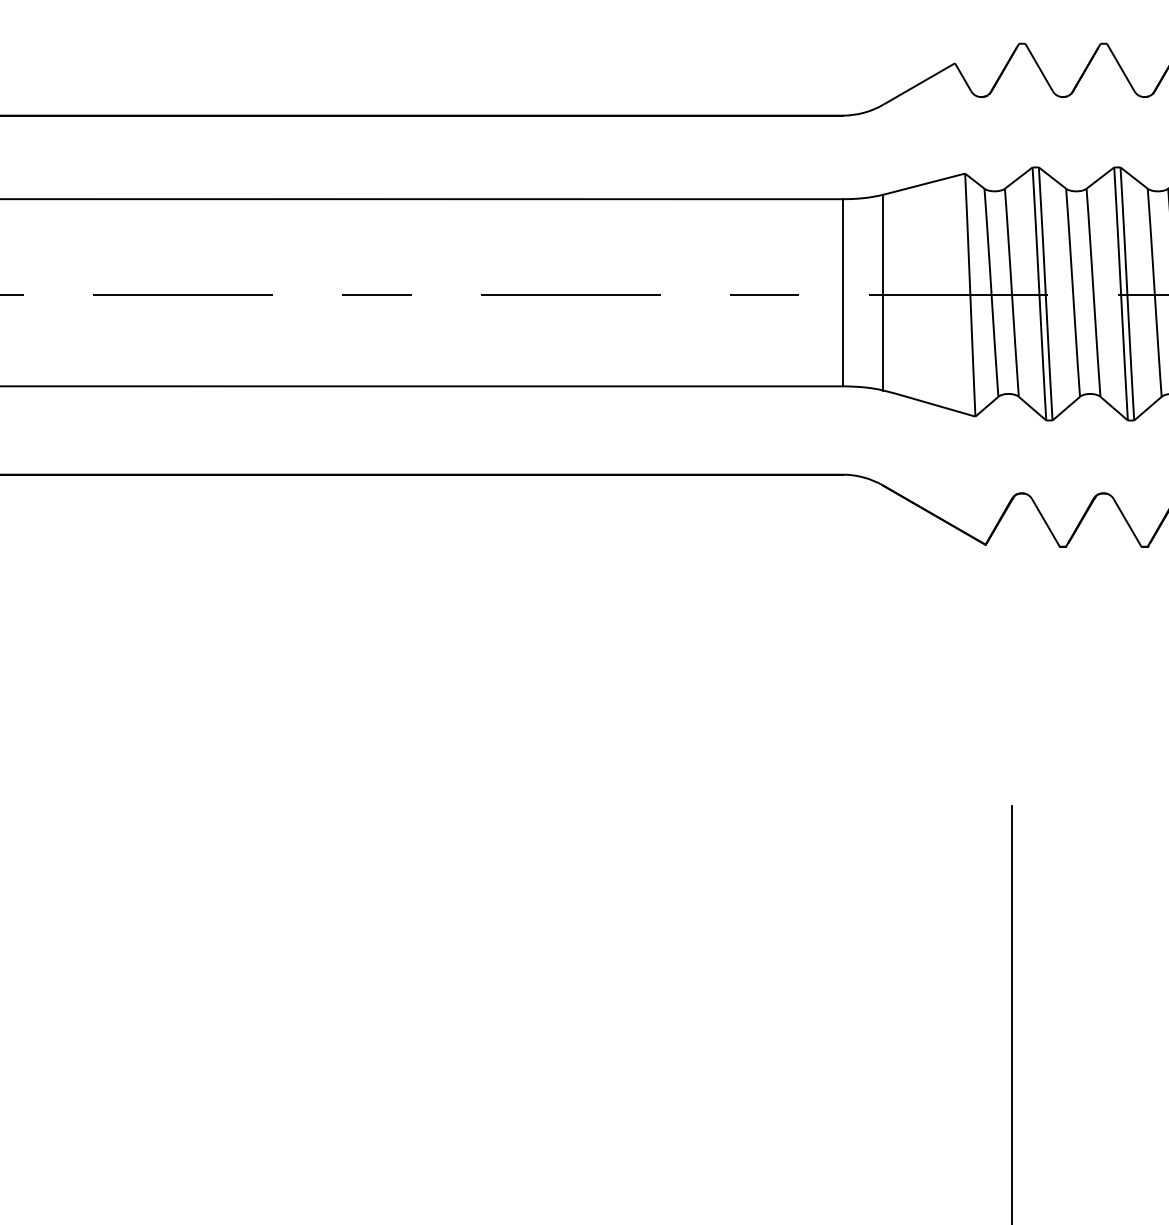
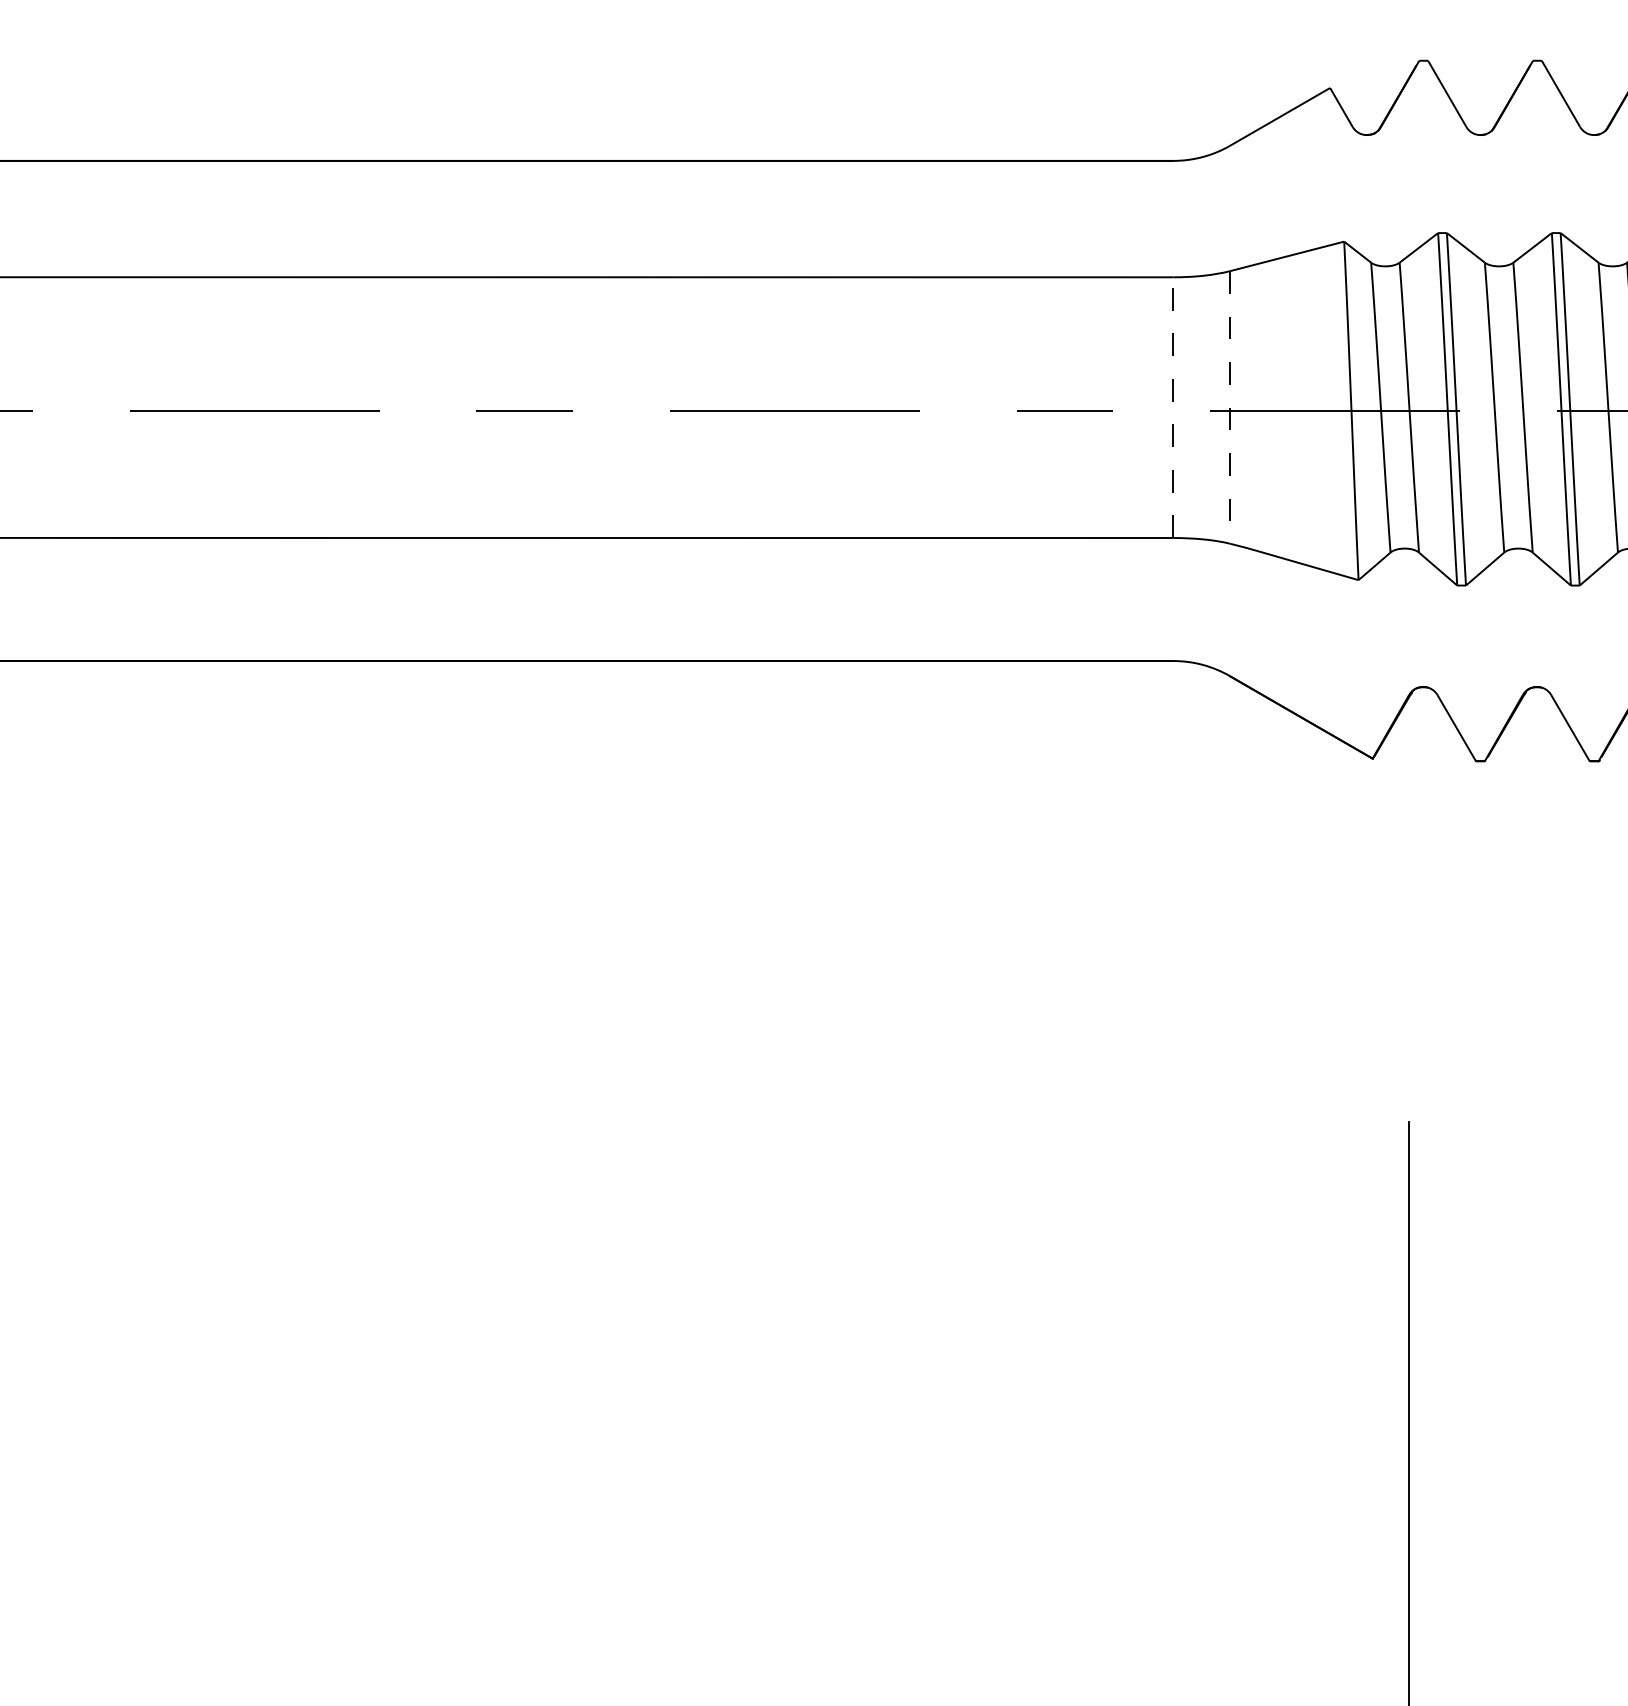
line: (842, 292) -> (1173, 407), solid -> dashed
line: (883, 292) -> (1230, 407), solid -> dashed

